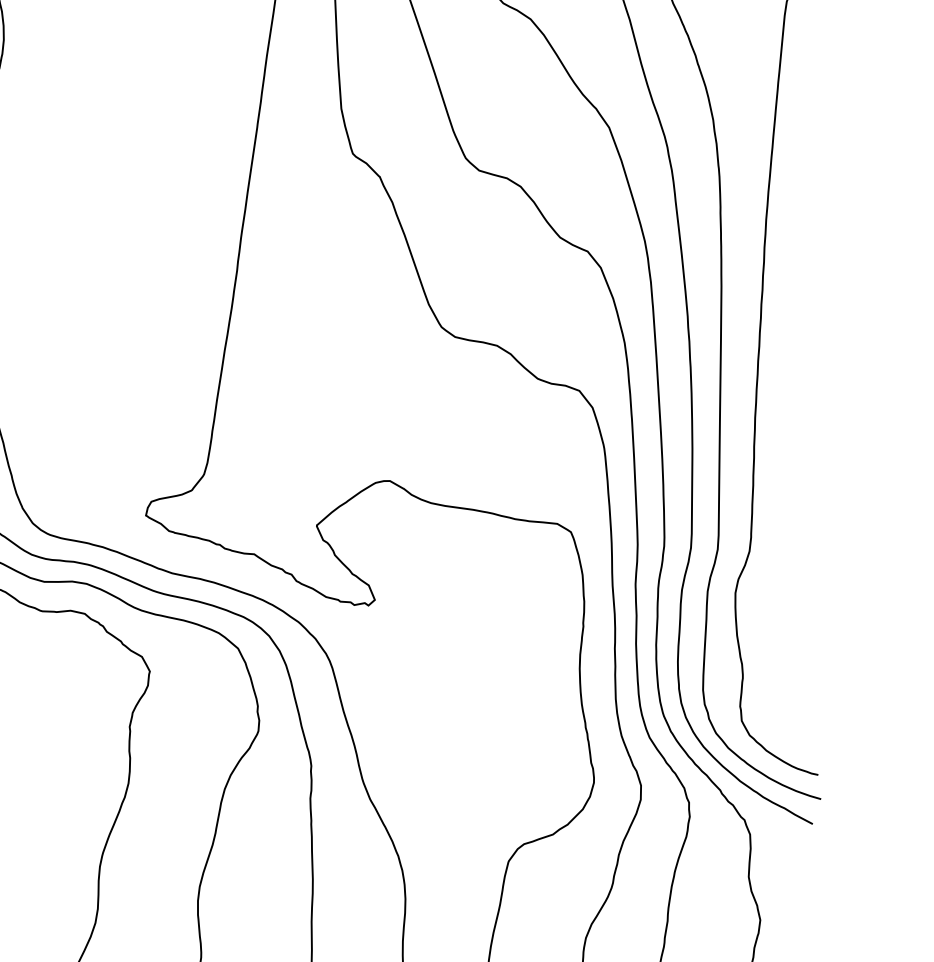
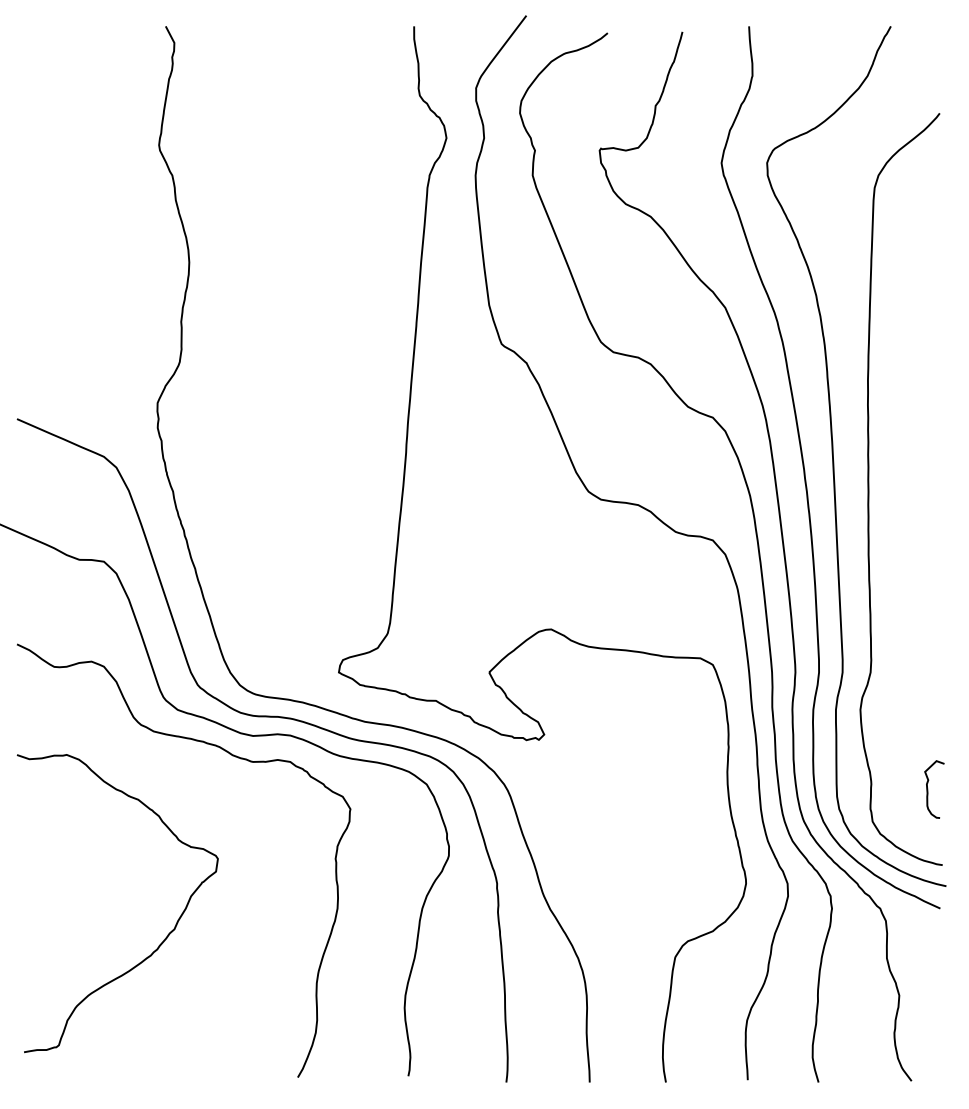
curve: (807, 688) -> (928, 789), added

